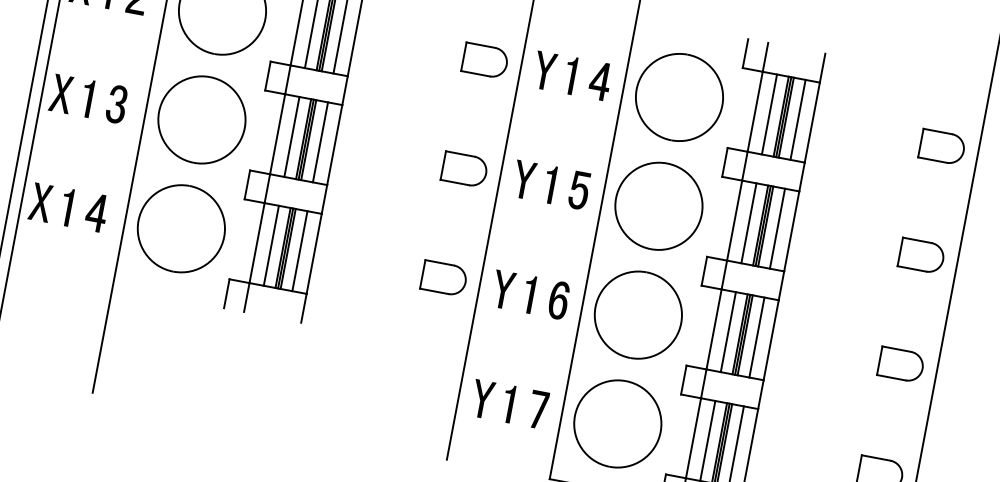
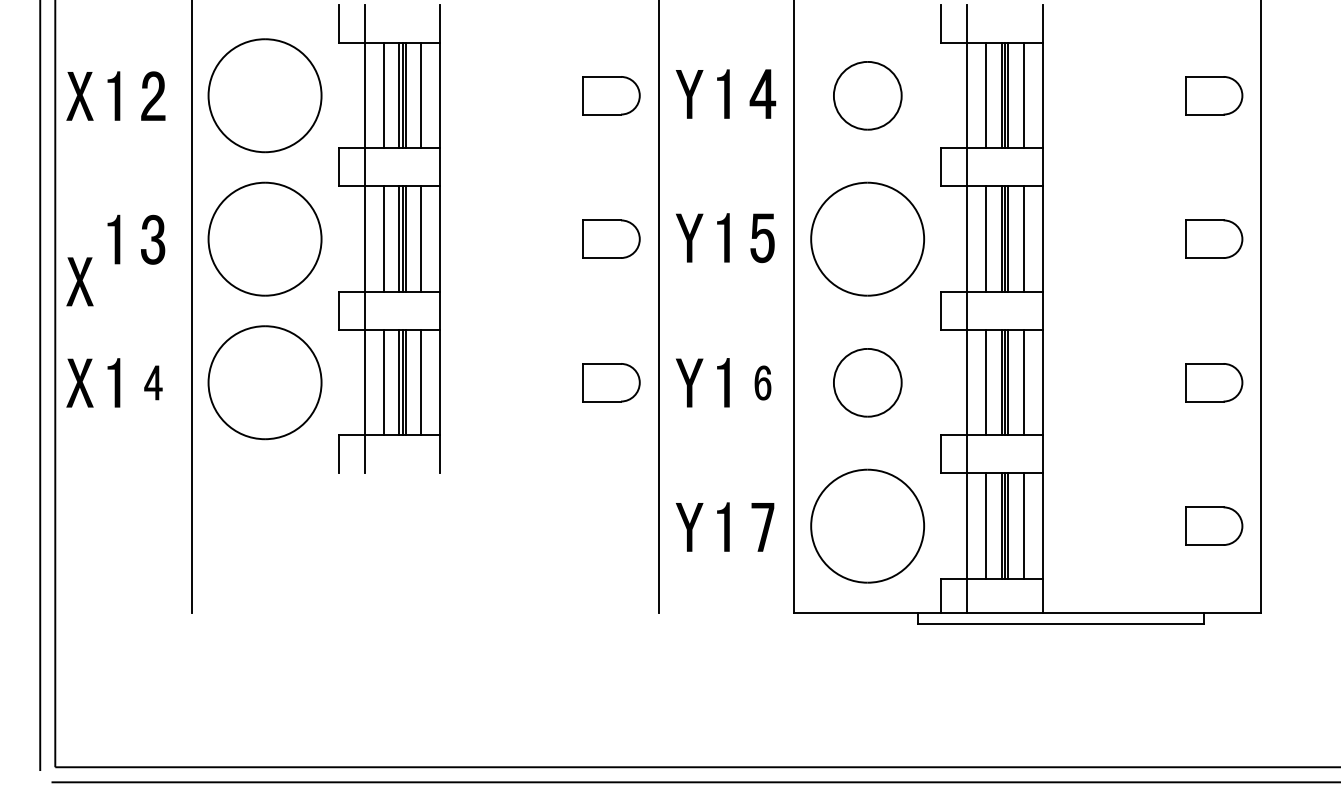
part: (61, 93) -> (79, 281), moved
part: (679, 97) -> (867, 95), size x0.6
part: (96, 212) -> (153, 382), size x0.7
part: (558, 299) -> (762, 382), size x0.7
part: (638, 314) -> (867, 382), size x0.6

